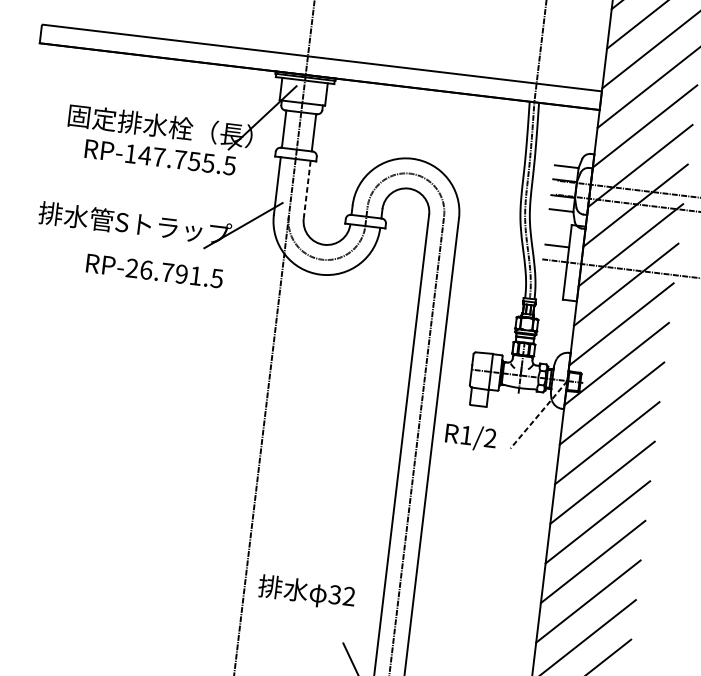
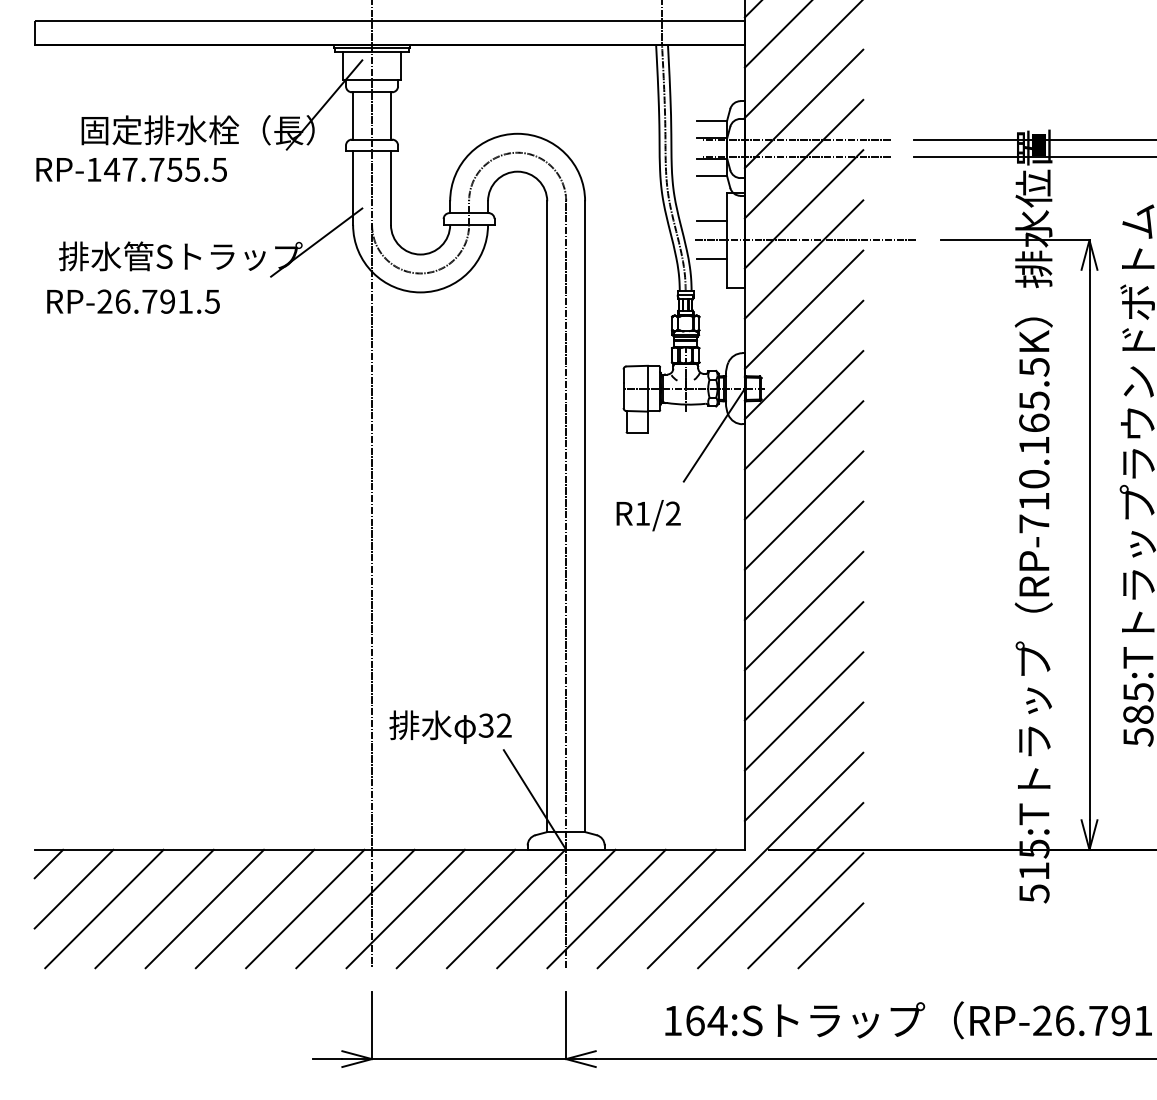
text: (160, 157) -> (131, 169), moved
line: (306, 189) -> (390, 188), dashed -> solid
text: (154, 270) -> (133, 301), moved
line: (553, 276) -> (712, 259), added
line: (539, 415) -> (714, 435), dashed -> solid
text: (470, 437) -> (648, 515), moved
text: (306, 592) -> (450, 726), moved

